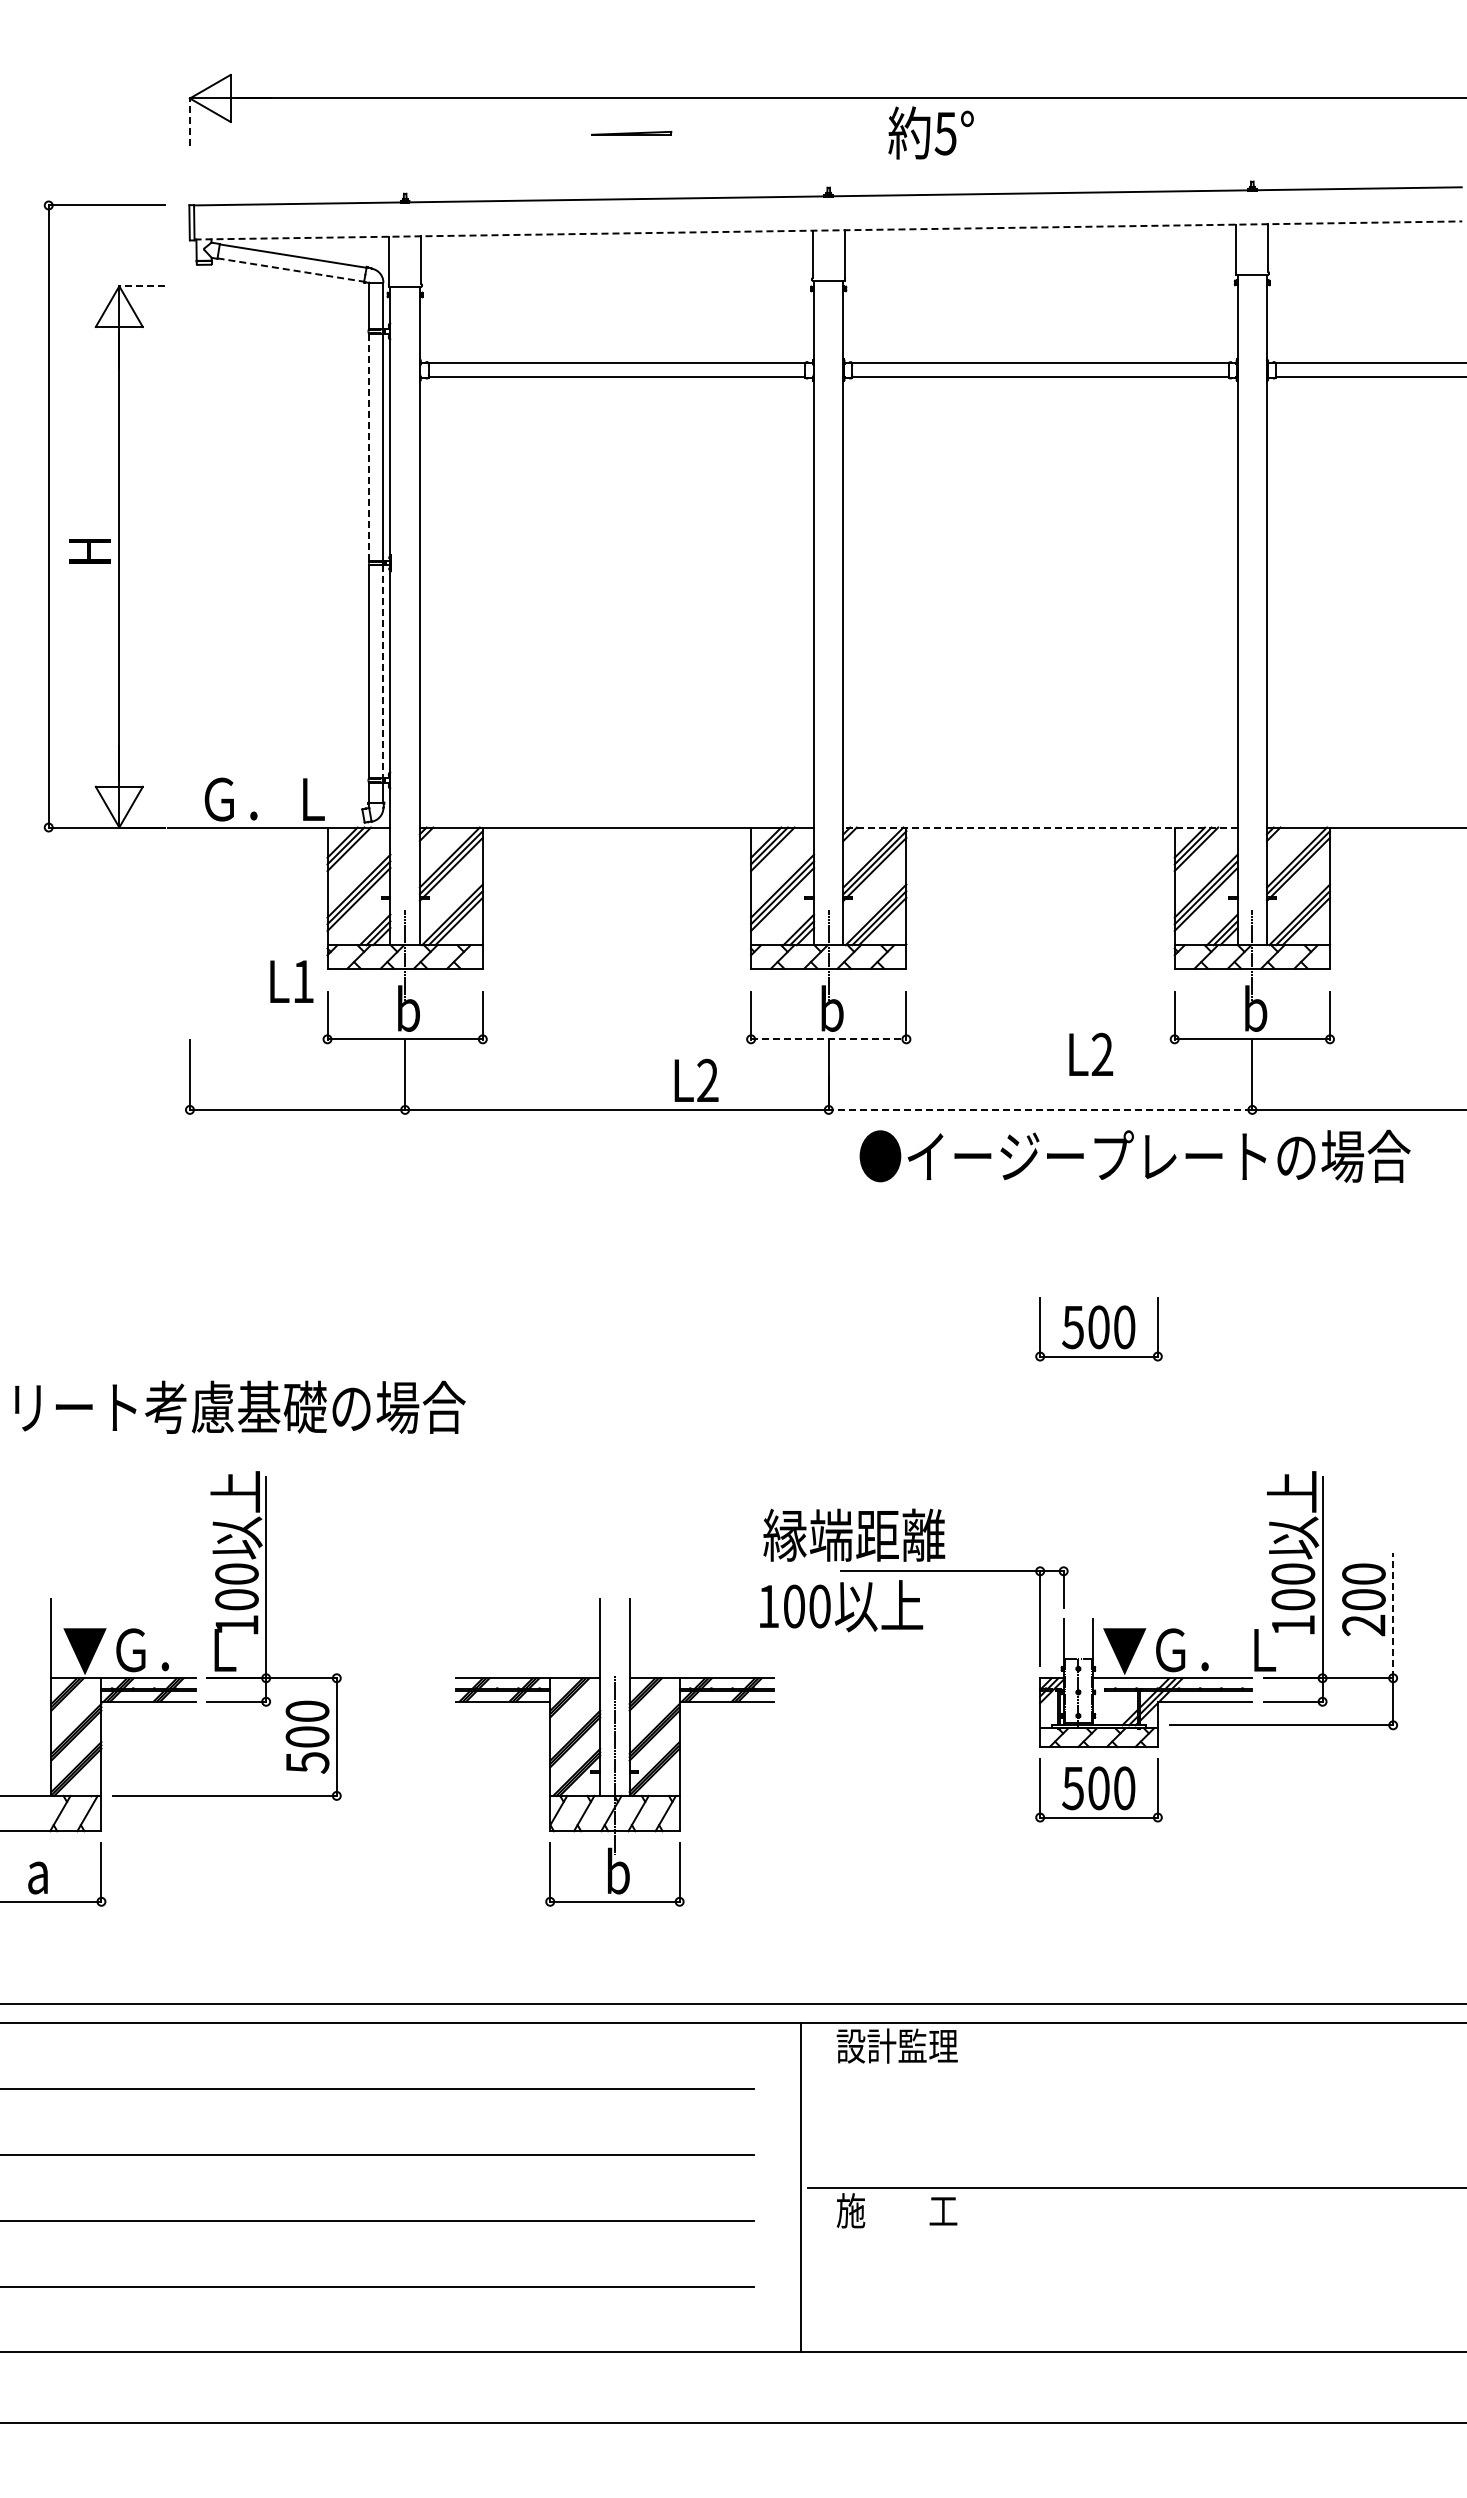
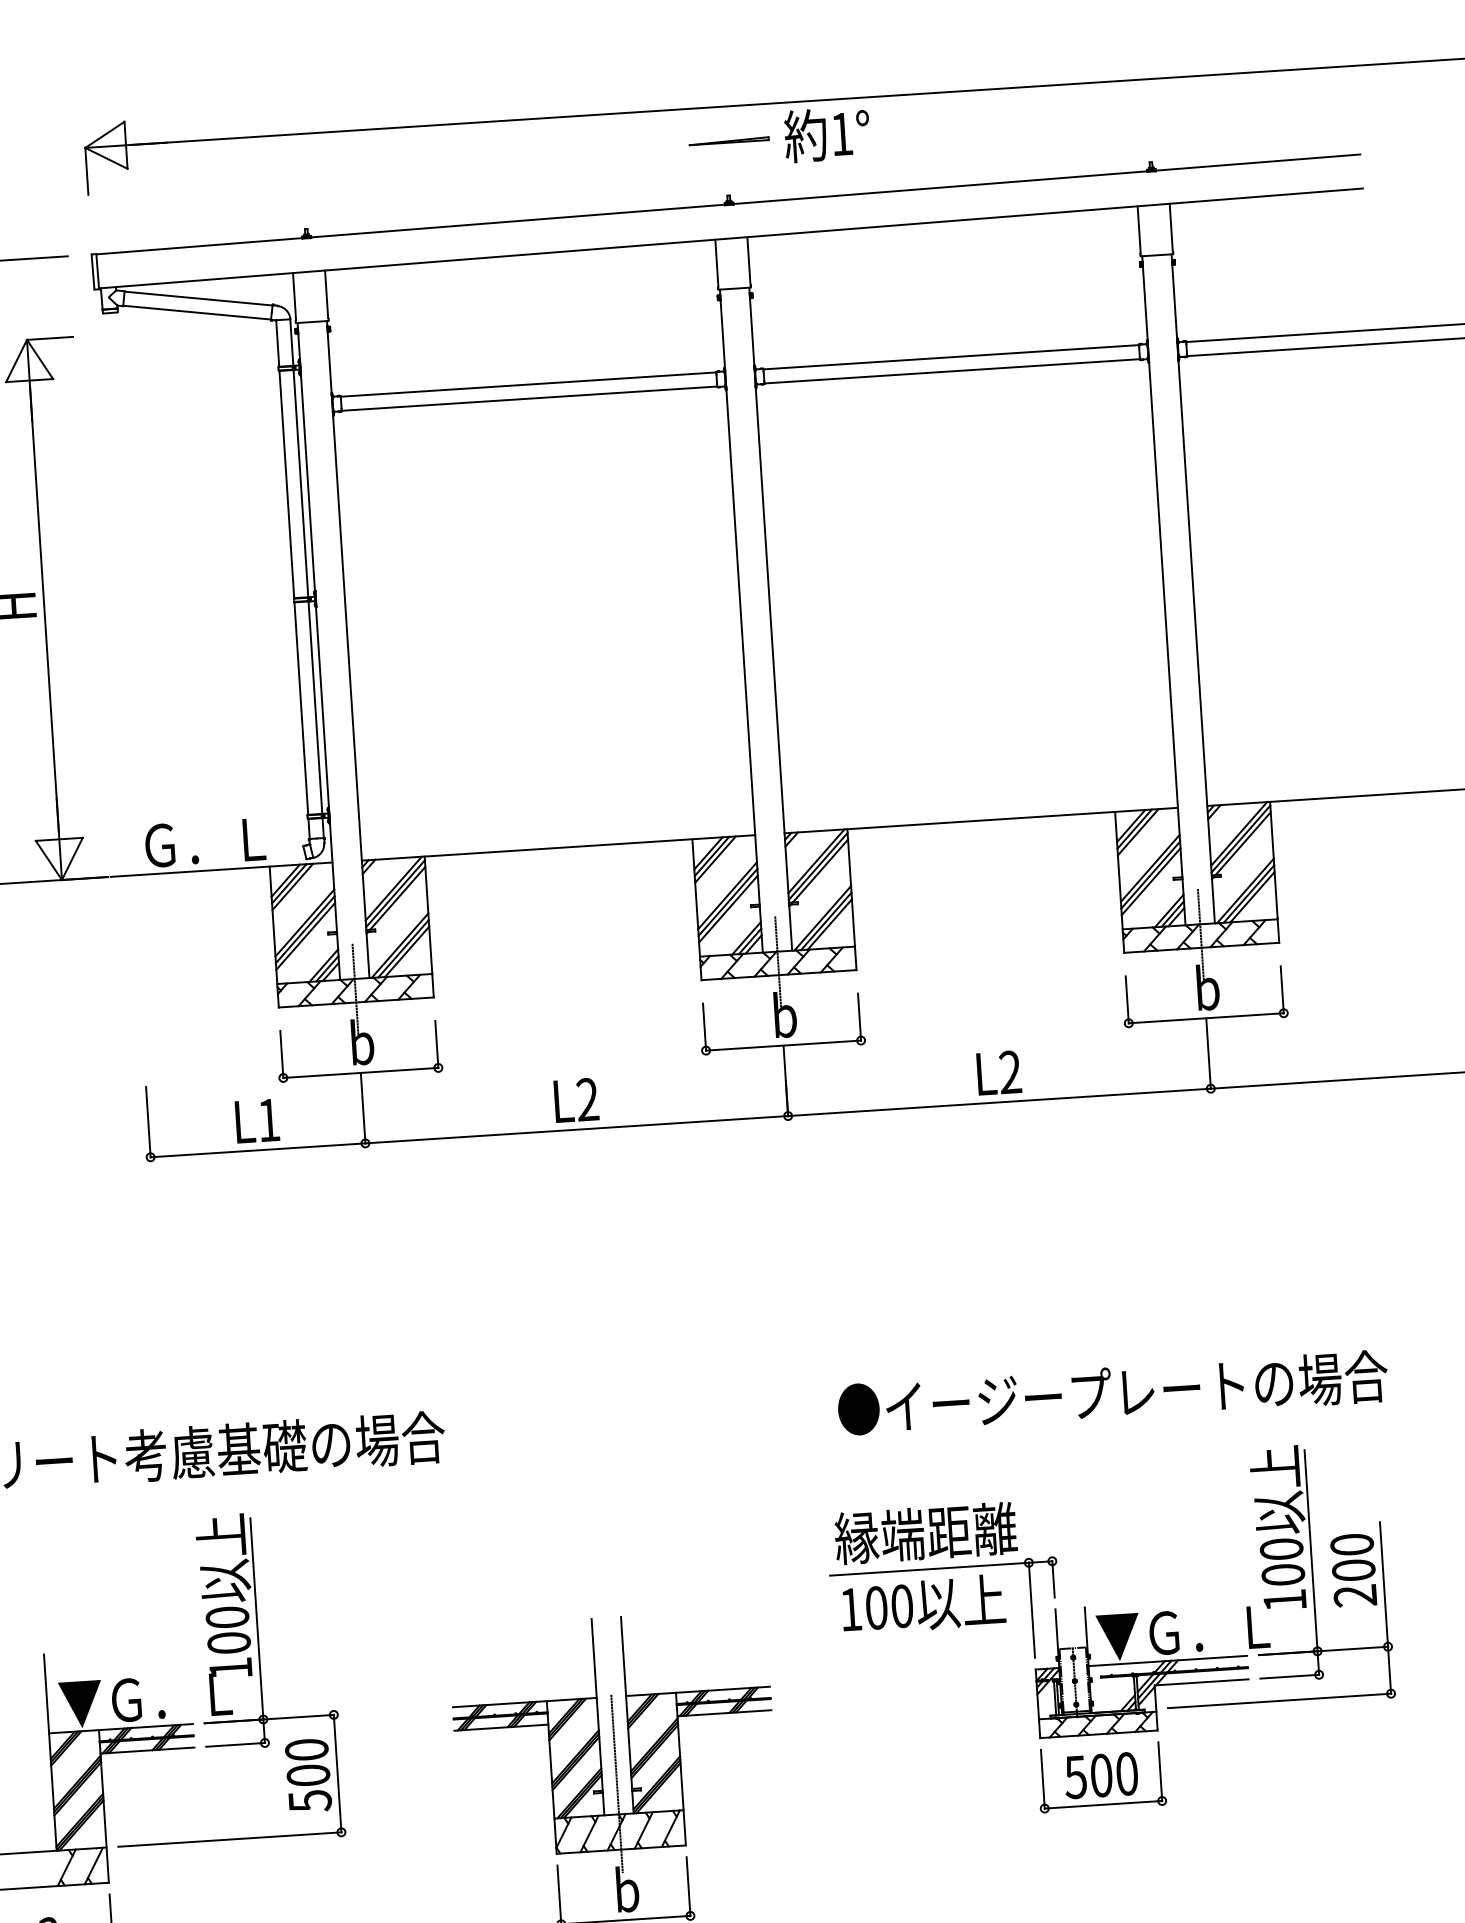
line: (189, 121) -> (86, 170), dashed -> solid
line: (631, 133) -> (728, 141), moved
text: (945, 133) -> (841, 134), 5° -> 1°
line: (828, 230) -> (731, 238), dashed -> solid
line: (291, 270) -> (197, 313), dashed -> solid
line: (141, 286) -> (49, 338), dashed -> solid
line: (369, 447) -> (287, 484), dashed -> solid
line: (383, 672) -> (315, 708), dashed -> solid
line: (1040, 827) -> (981, 820), dashed -> solid
text: (291, 981) -> (257, 1120), moved
line: (828, 1039) -> (783, 1045), dashed -> solid
text: (1091, 1053) -> (999, 1071), moved
text: (696, 1079) -> (576, 1099), moved
line: (1040, 1109) -> (999, 1101), dashed -> solid
text: (1134, 1155) -> (1112, 1392), moved
part: (1098, 1329) -> (1071, 1317), removed
text: (854, 1534) -> (926, 1532), moved
text: (841, 1606) -> (923, 1604), moved
line: (1393, 1615) -> (1384, 1584), dashed -> solid

